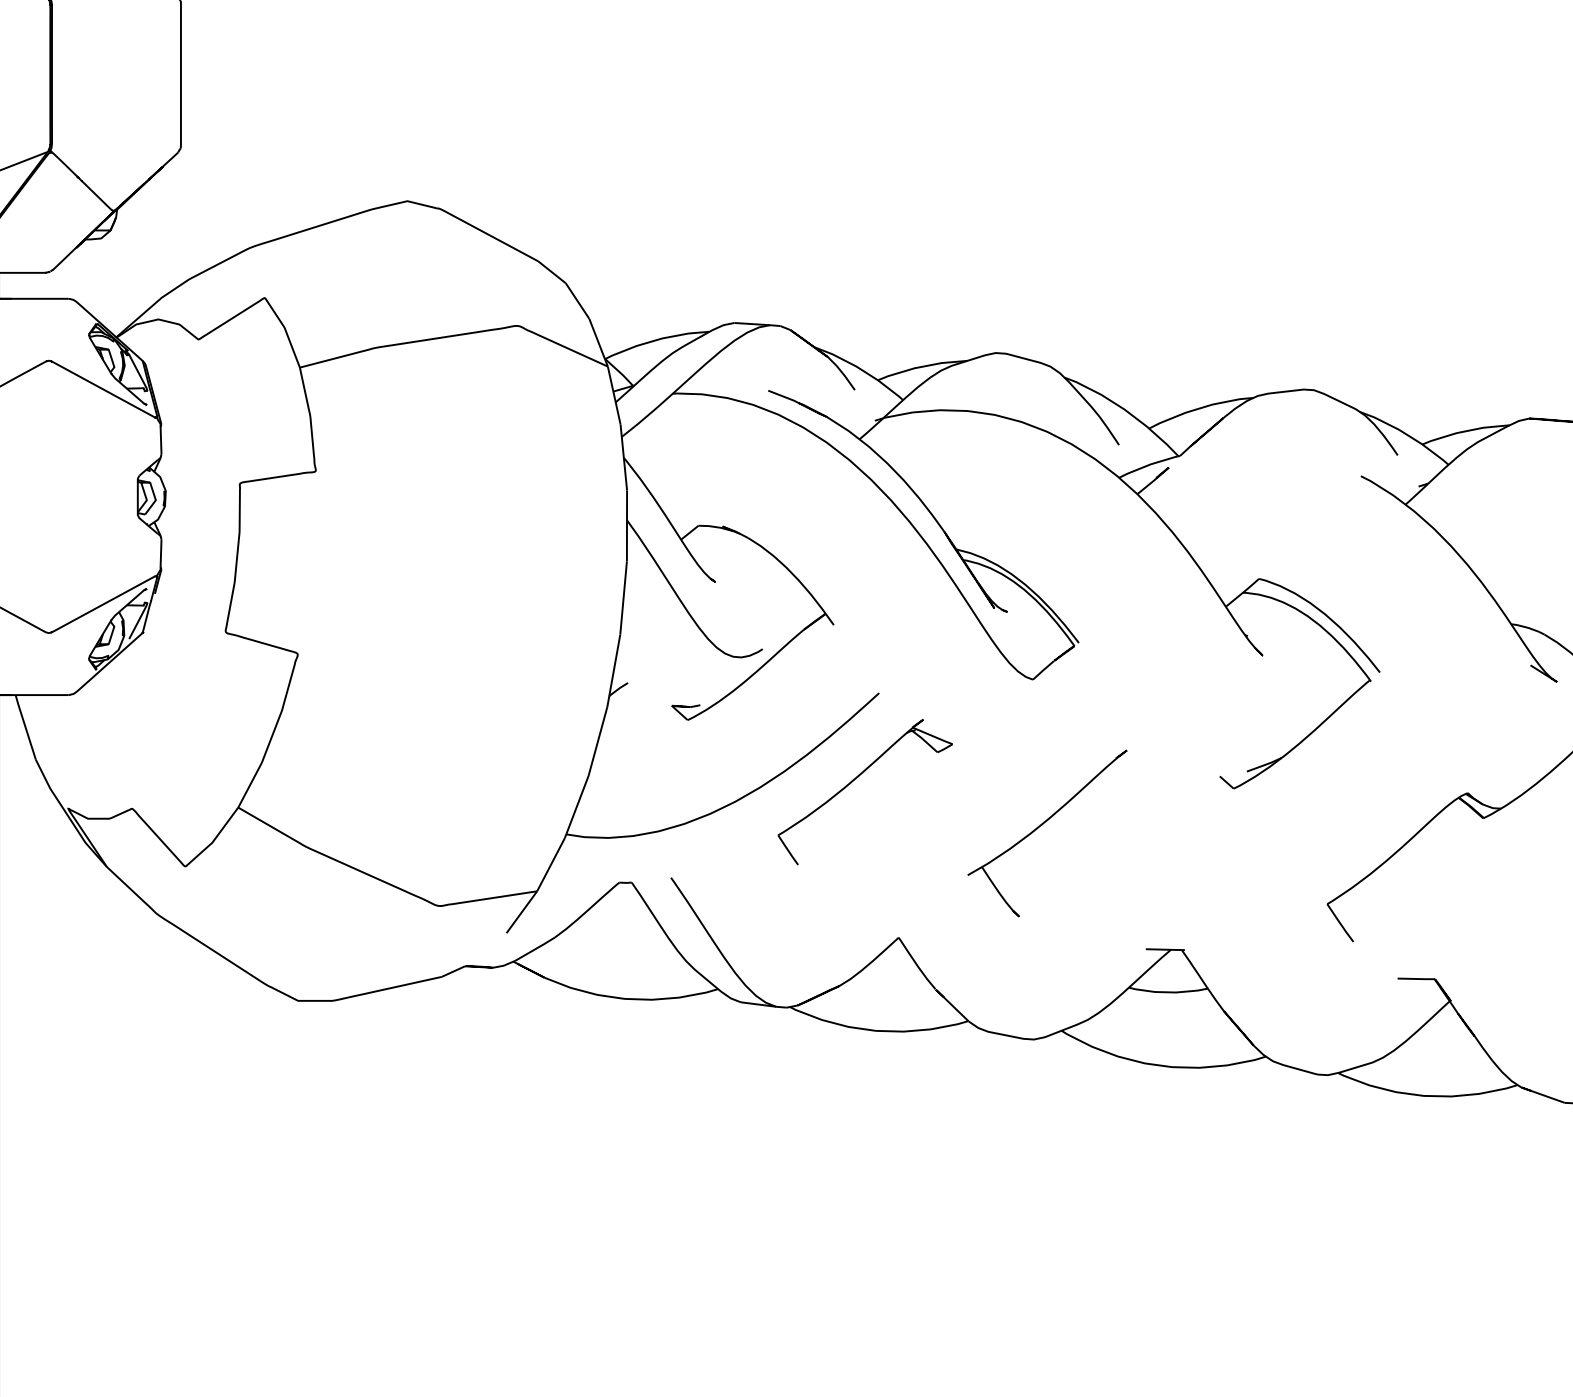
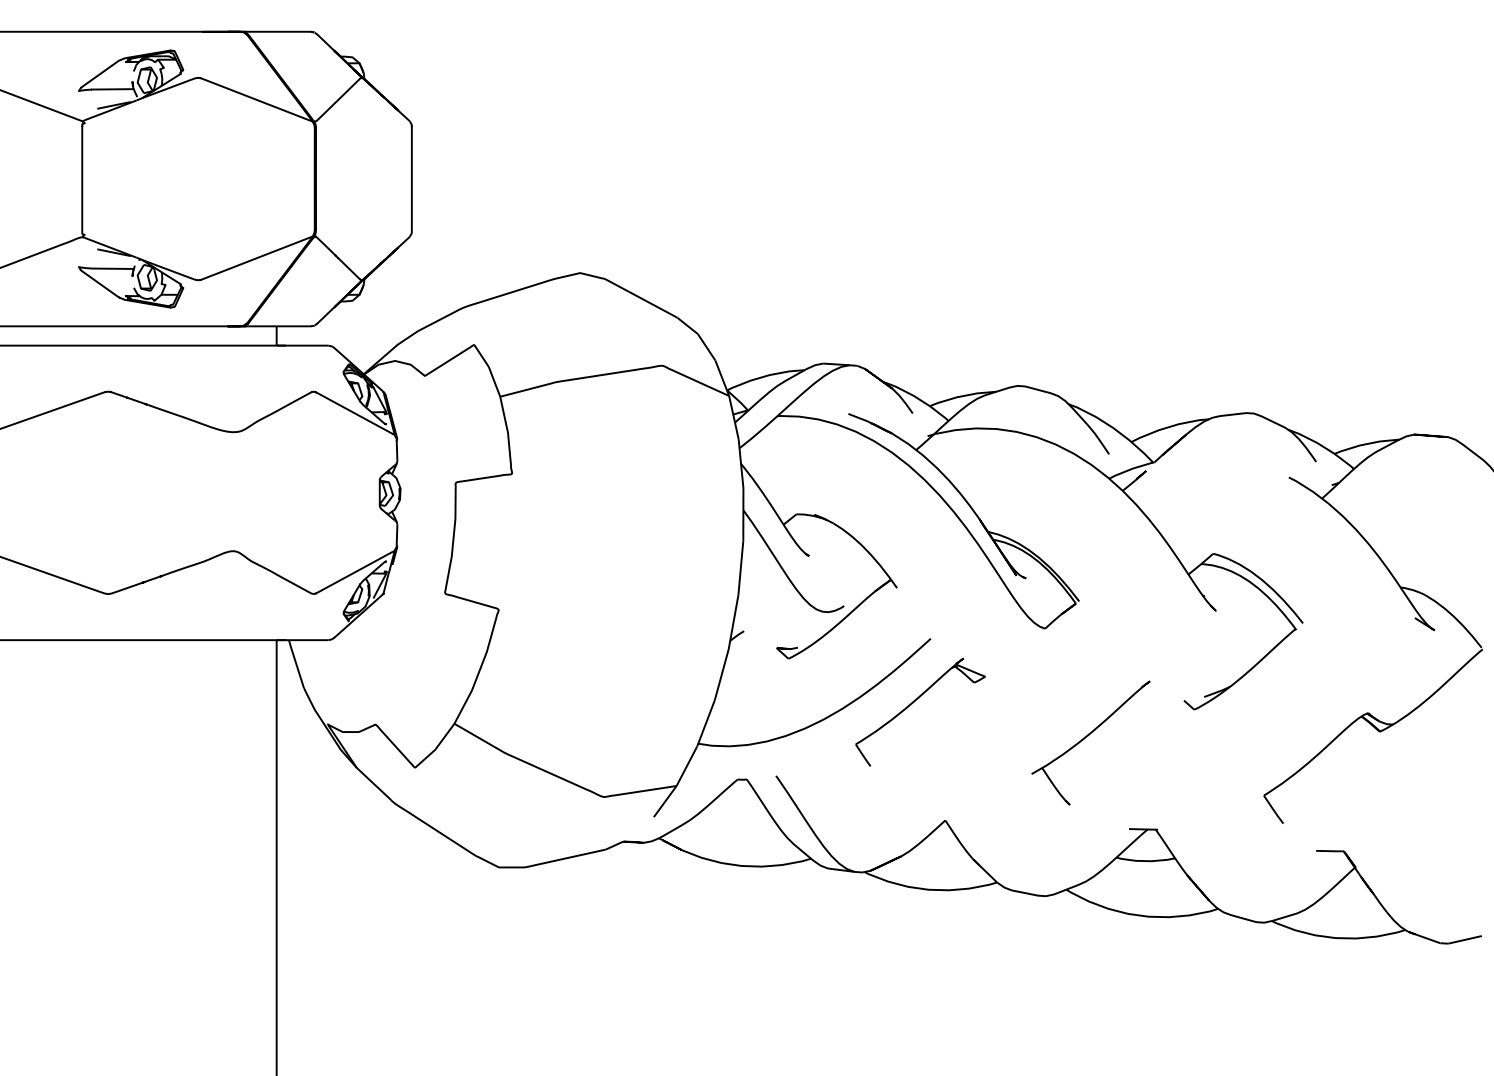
part: (1044, 824) -> (1088, 736), moved

